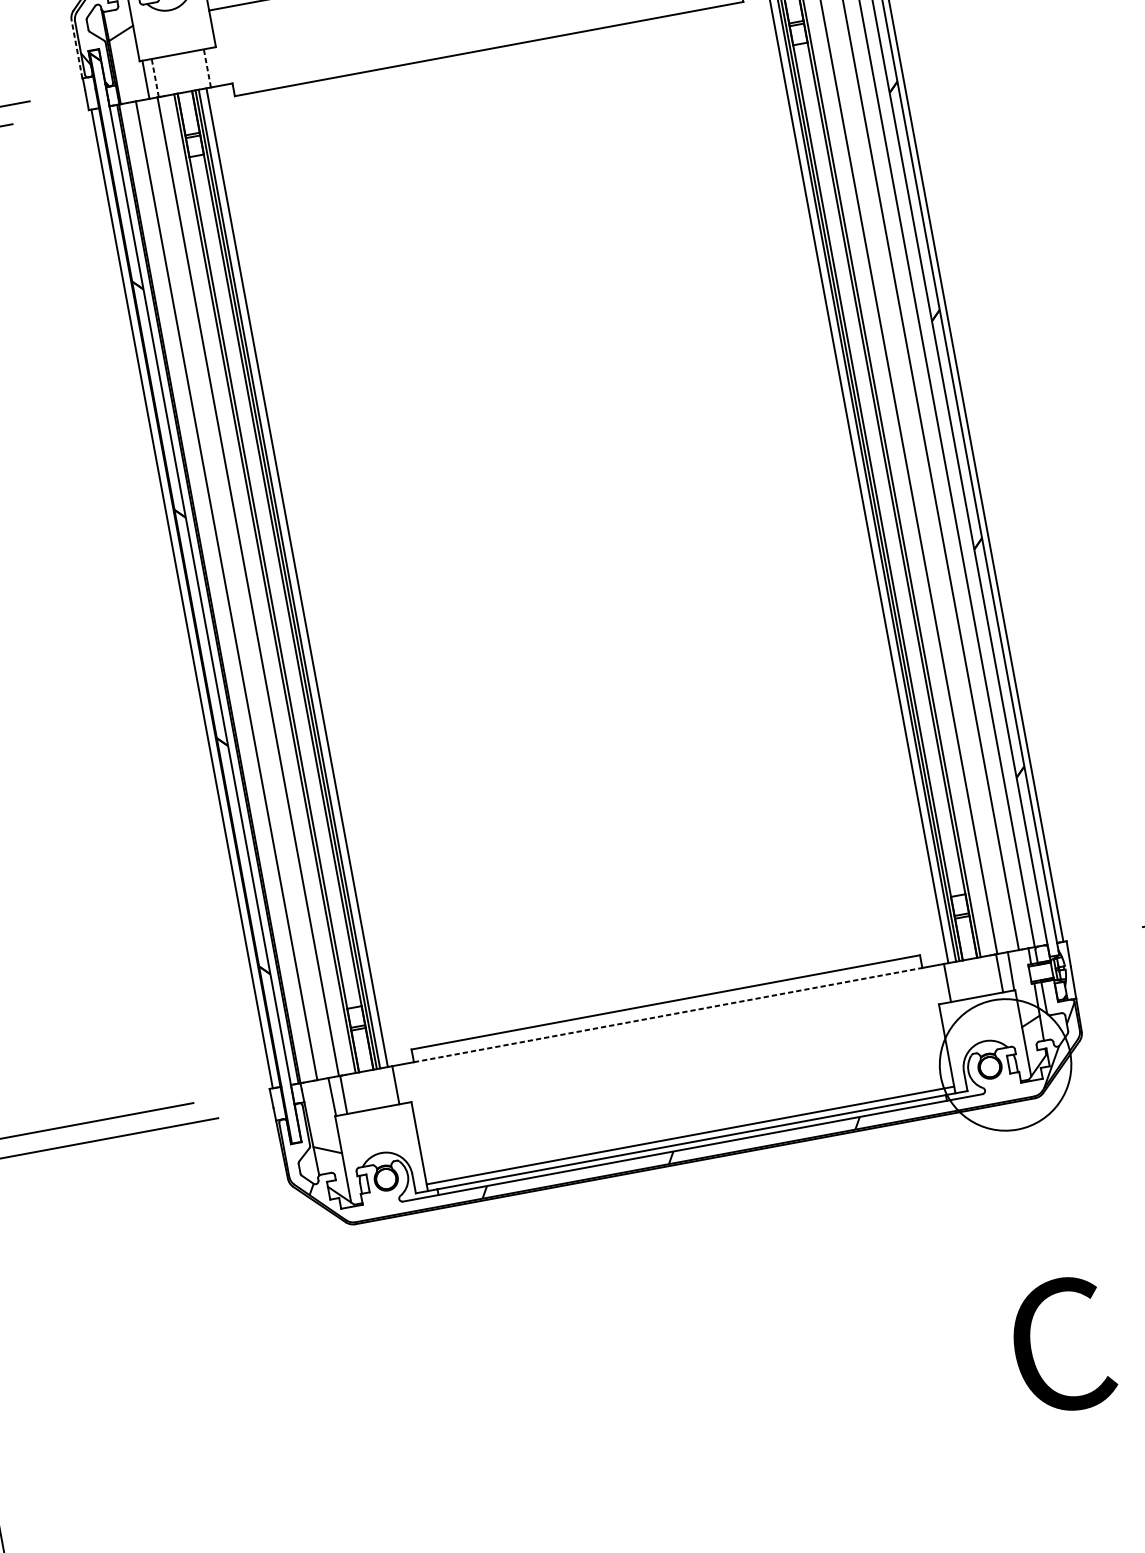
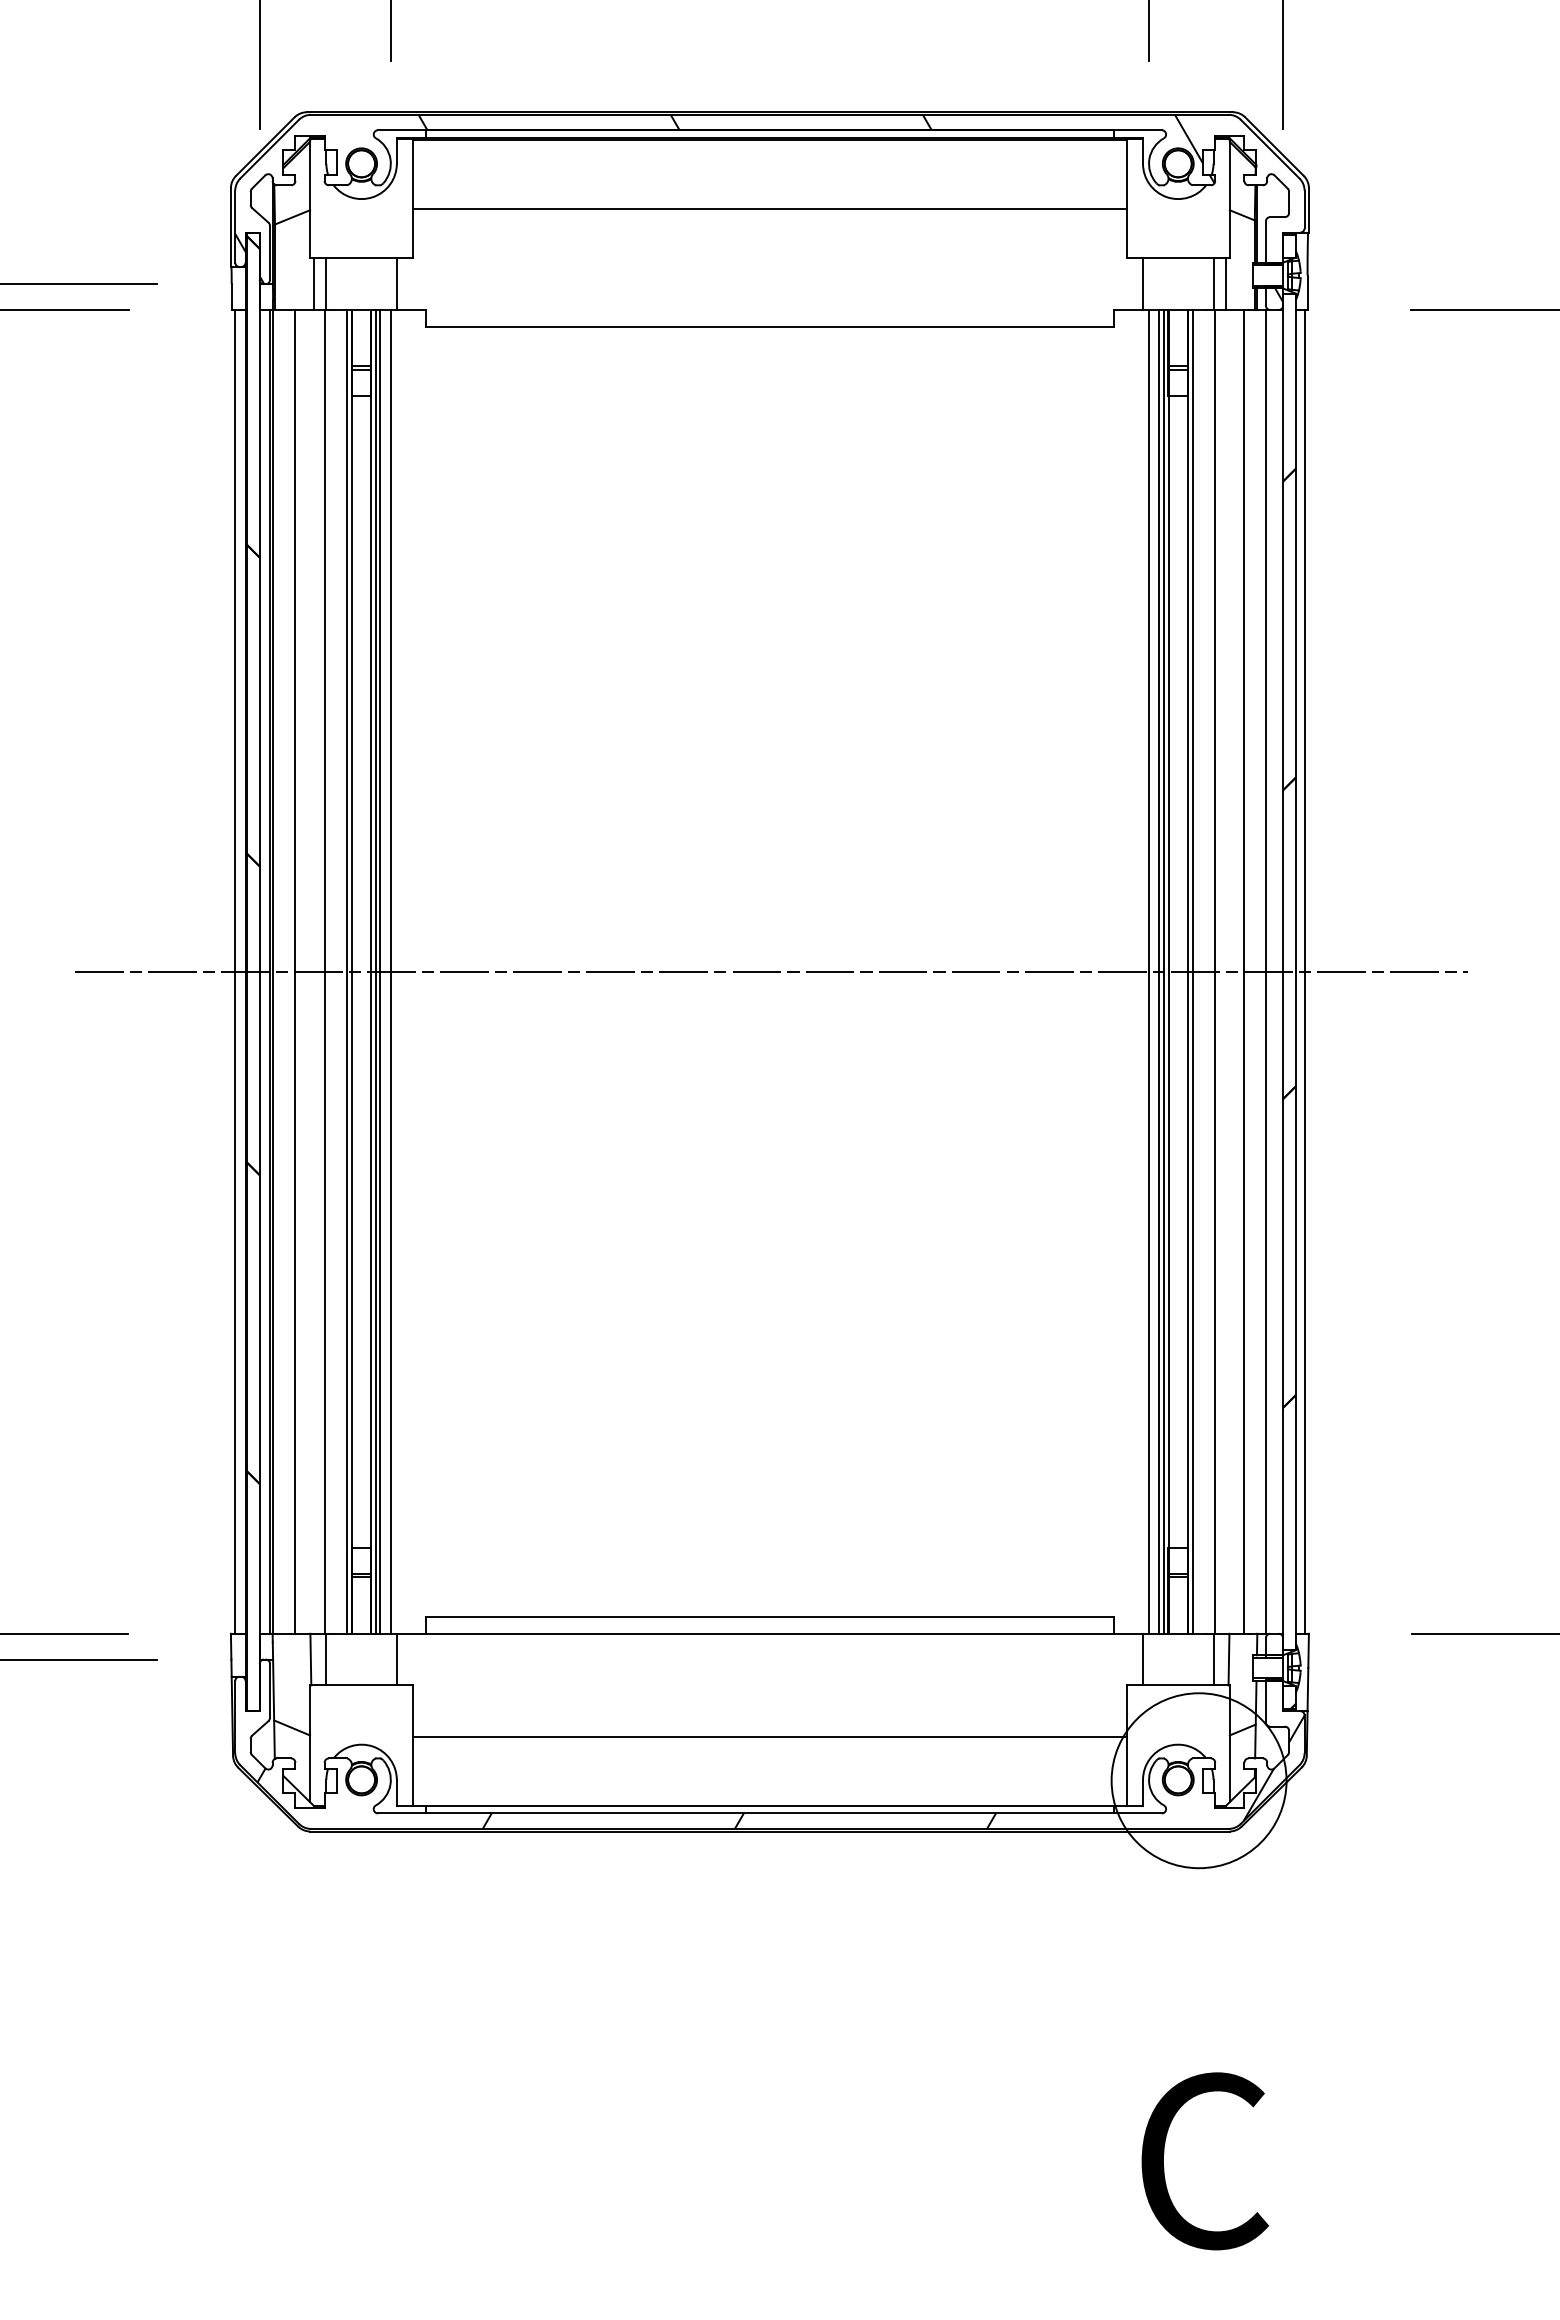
line: (76, 49) -> (230, 227), dashed -> solid
line: (207, 68) -> (396, 284), dashed -> solid
line: (155, 78) -> (326, 284), dashed -> solid
line: (577, 525) -> (770, 971), added
line: (667, 1014) -> (769, 1633), dashed -> solid
line: (690, 1135) -> (769, 1736), moved

